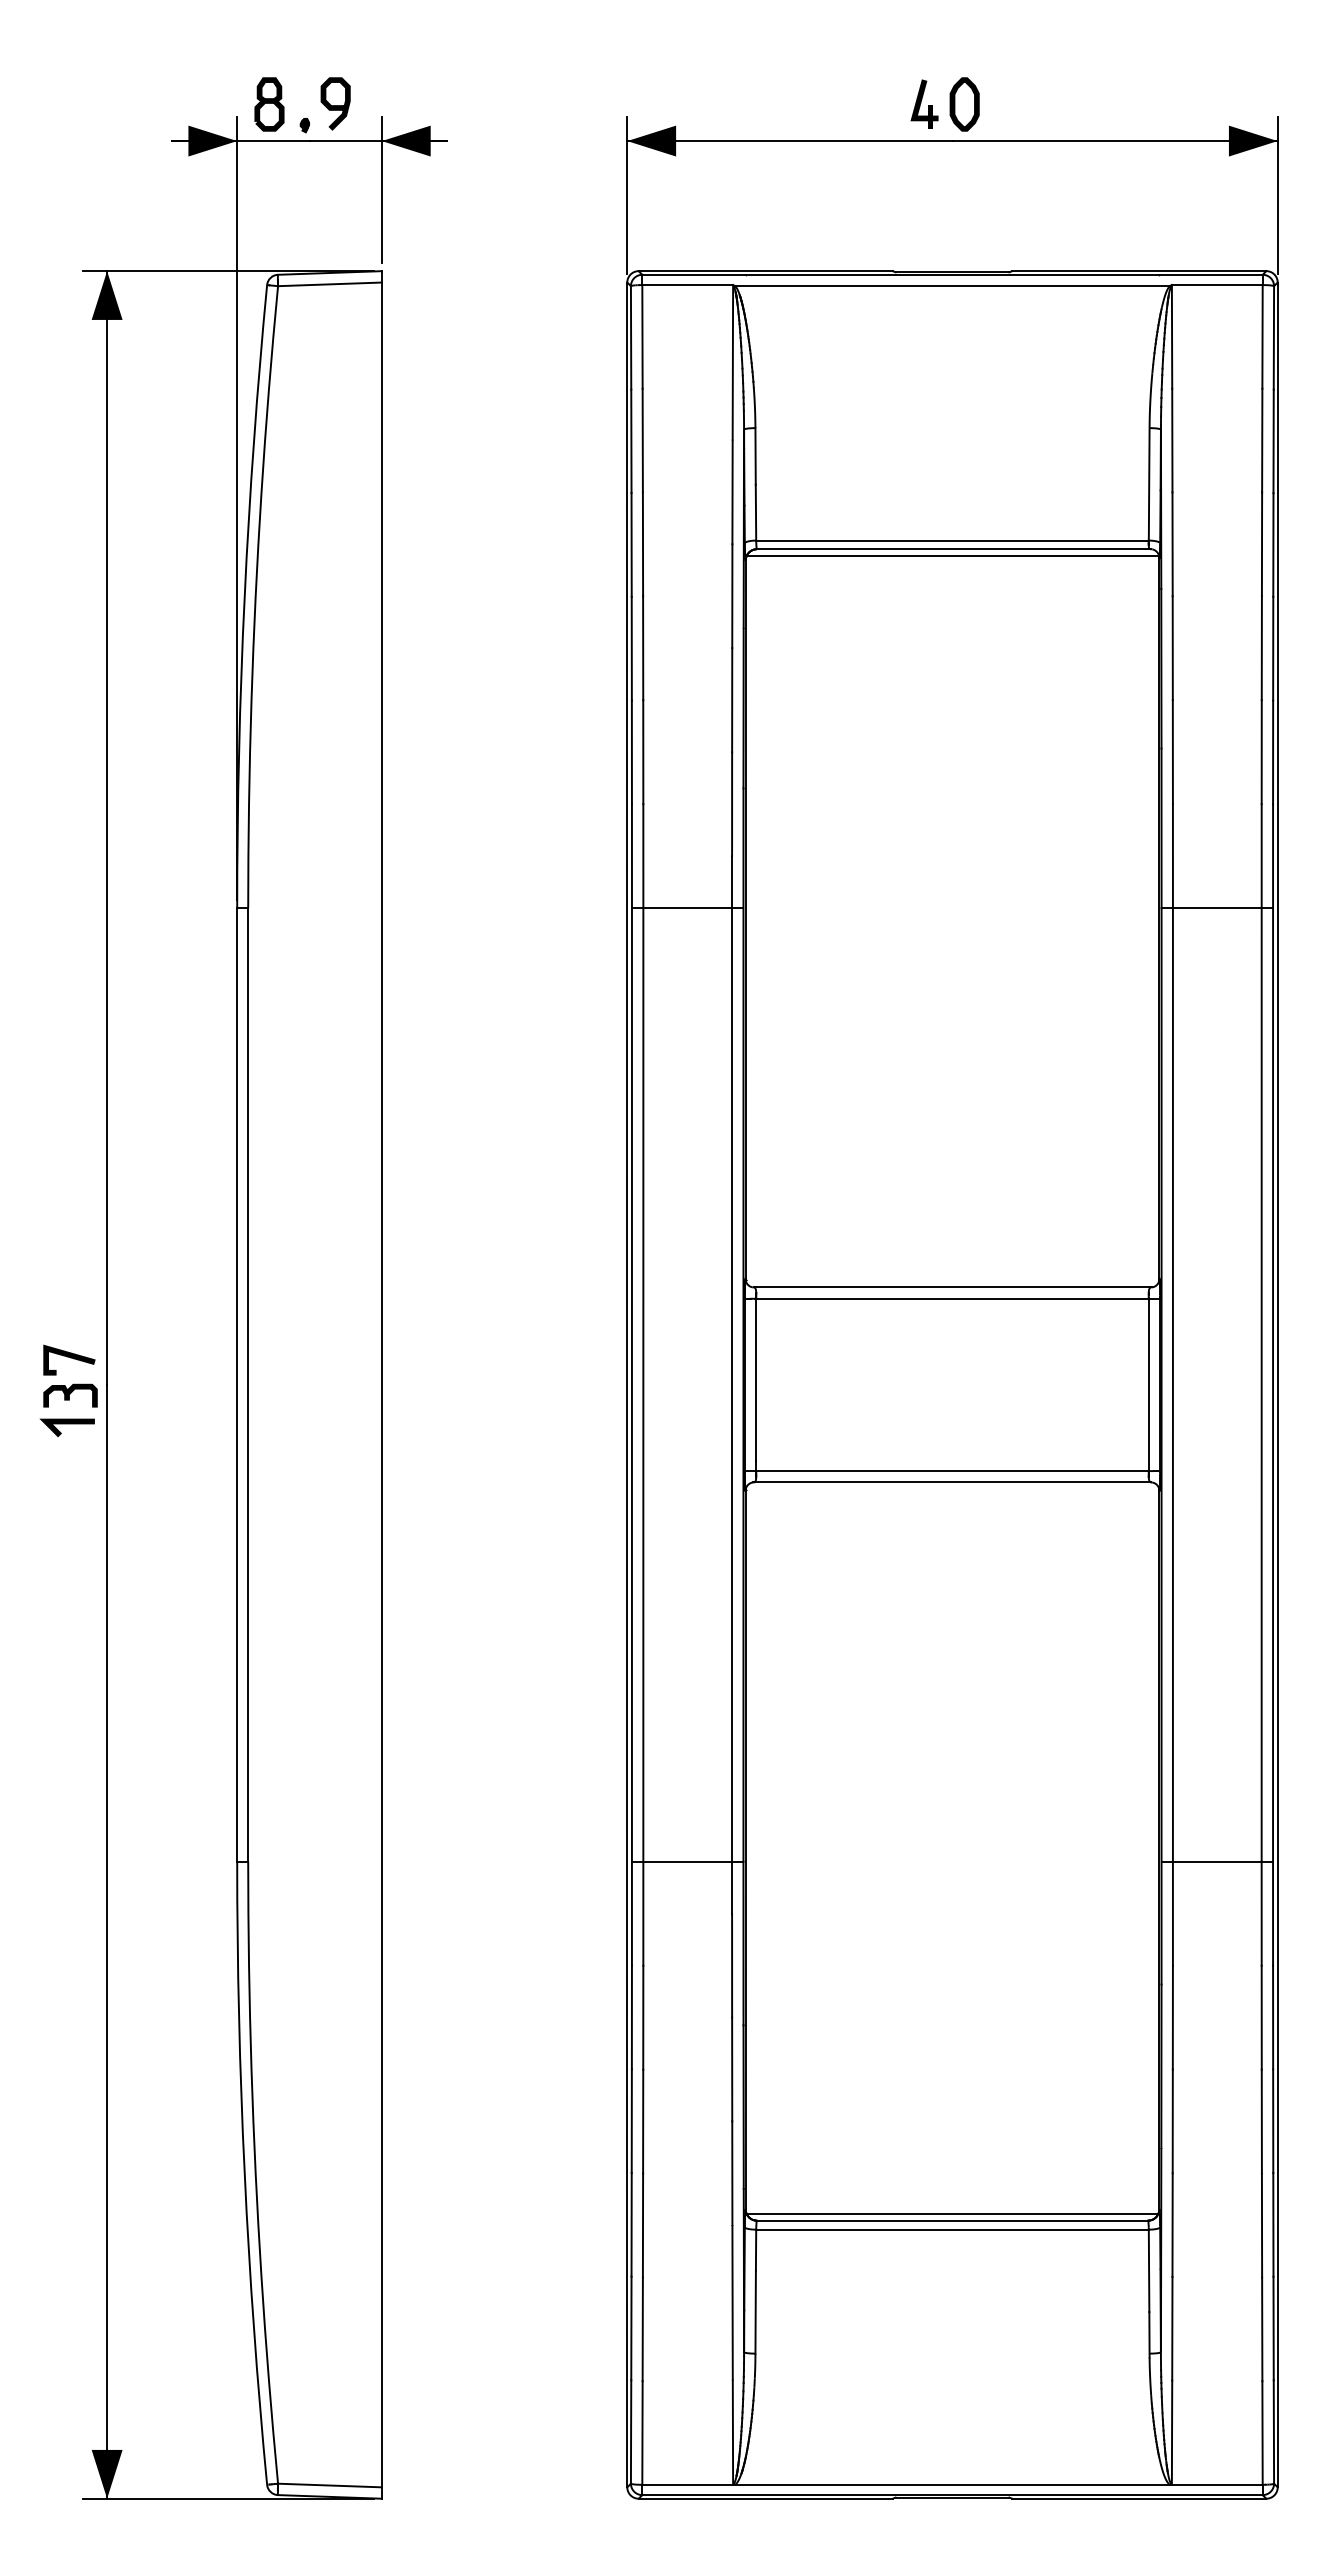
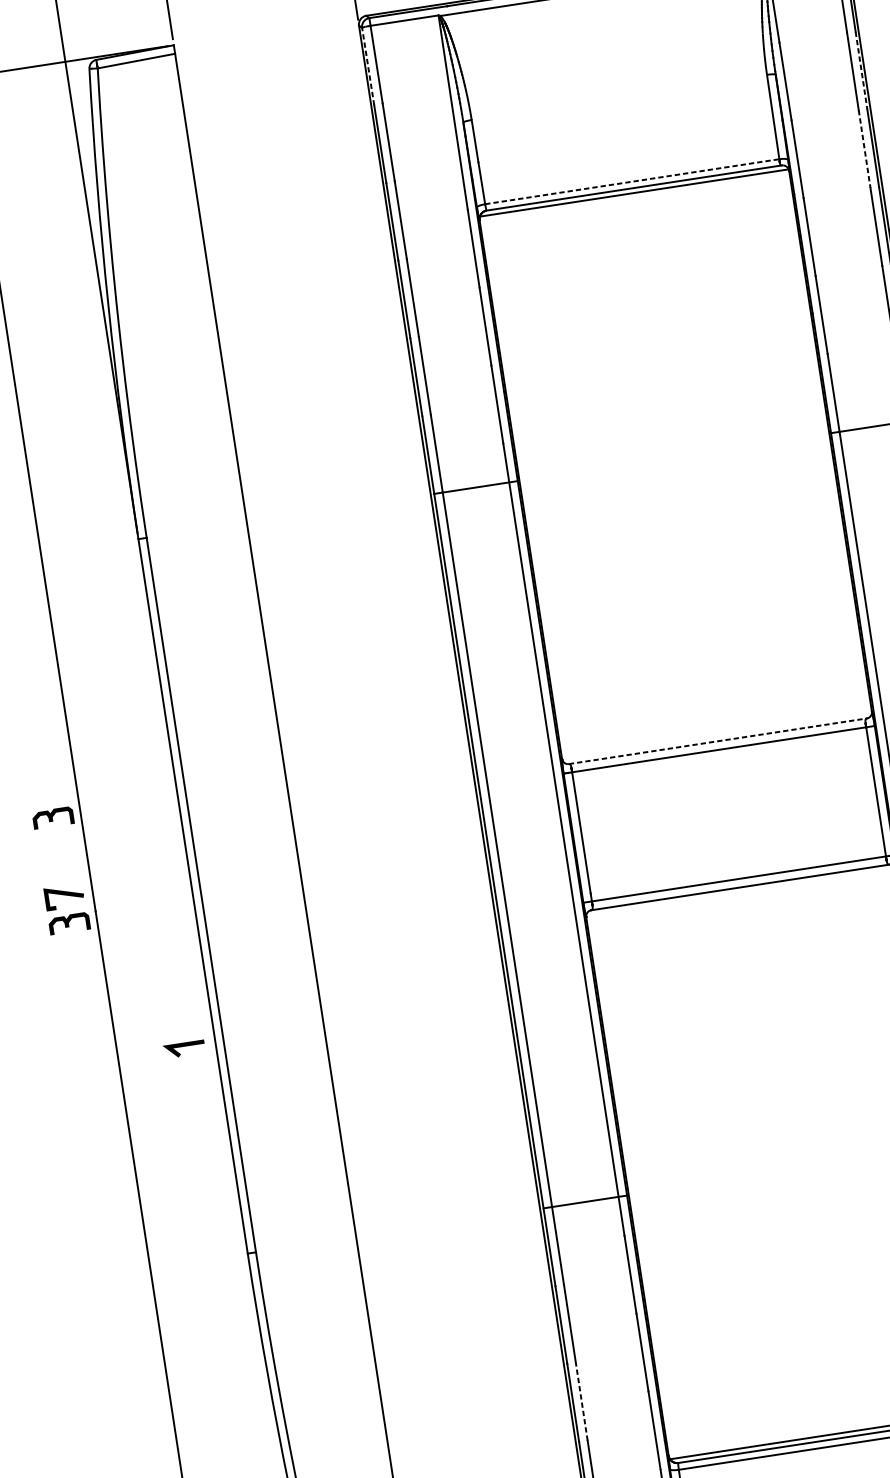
line: (631, 337) -> (368, 66), solid -> dashed
line: (1273, 441) -> (861, 70), solid -> dashed
line: (953, 540) -> (632, 181), solid -> dashed
line: (1262, 544) -> (864, 149), solid -> dashed
part: (70, 1254) -> (53, 817), added
line: (952, 1287) -> (717, 741), solid -> dashed
line: (66, 1424) -> (183, 1047), moved
line: (643, 2121) -> (581, 1401), solid -> dashed

